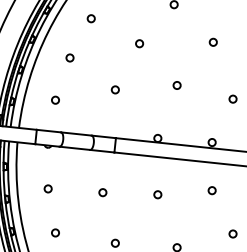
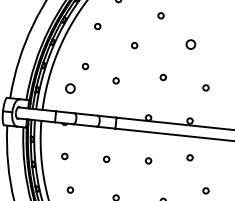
circle: (212, 42) -> (190, 44), size x1.6
circle: (70, 57) -> (85, 66), moved
circle: (55, 99) -> (70, 88), size x1.6

